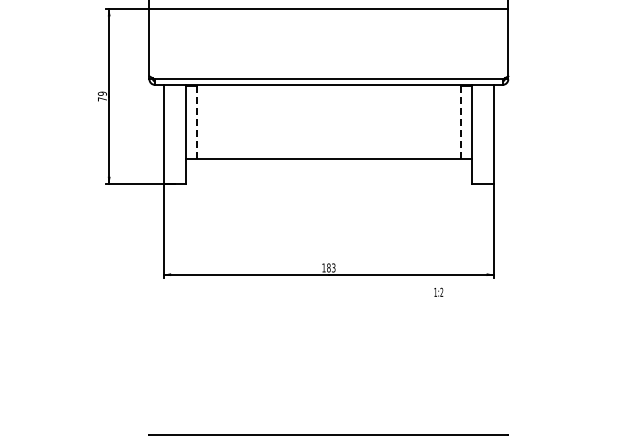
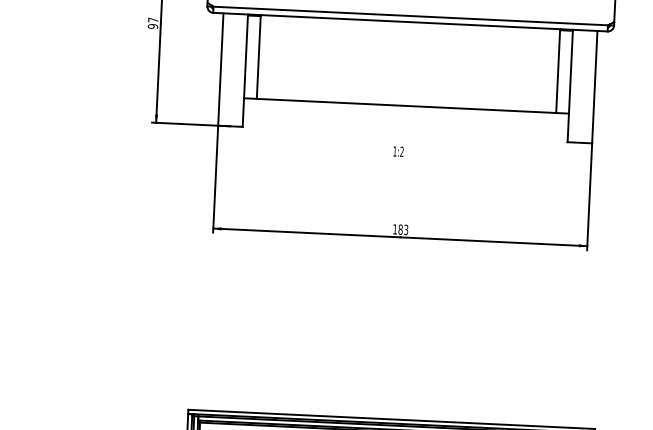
text: (102, 96) -> (153, 23), 79 -> 97
line: (196, 121) -> (258, 56), dashed -> solid
line: (460, 121) -> (557, 70), dashed -> solid
text: (438, 291) -> (398, 150), moved

